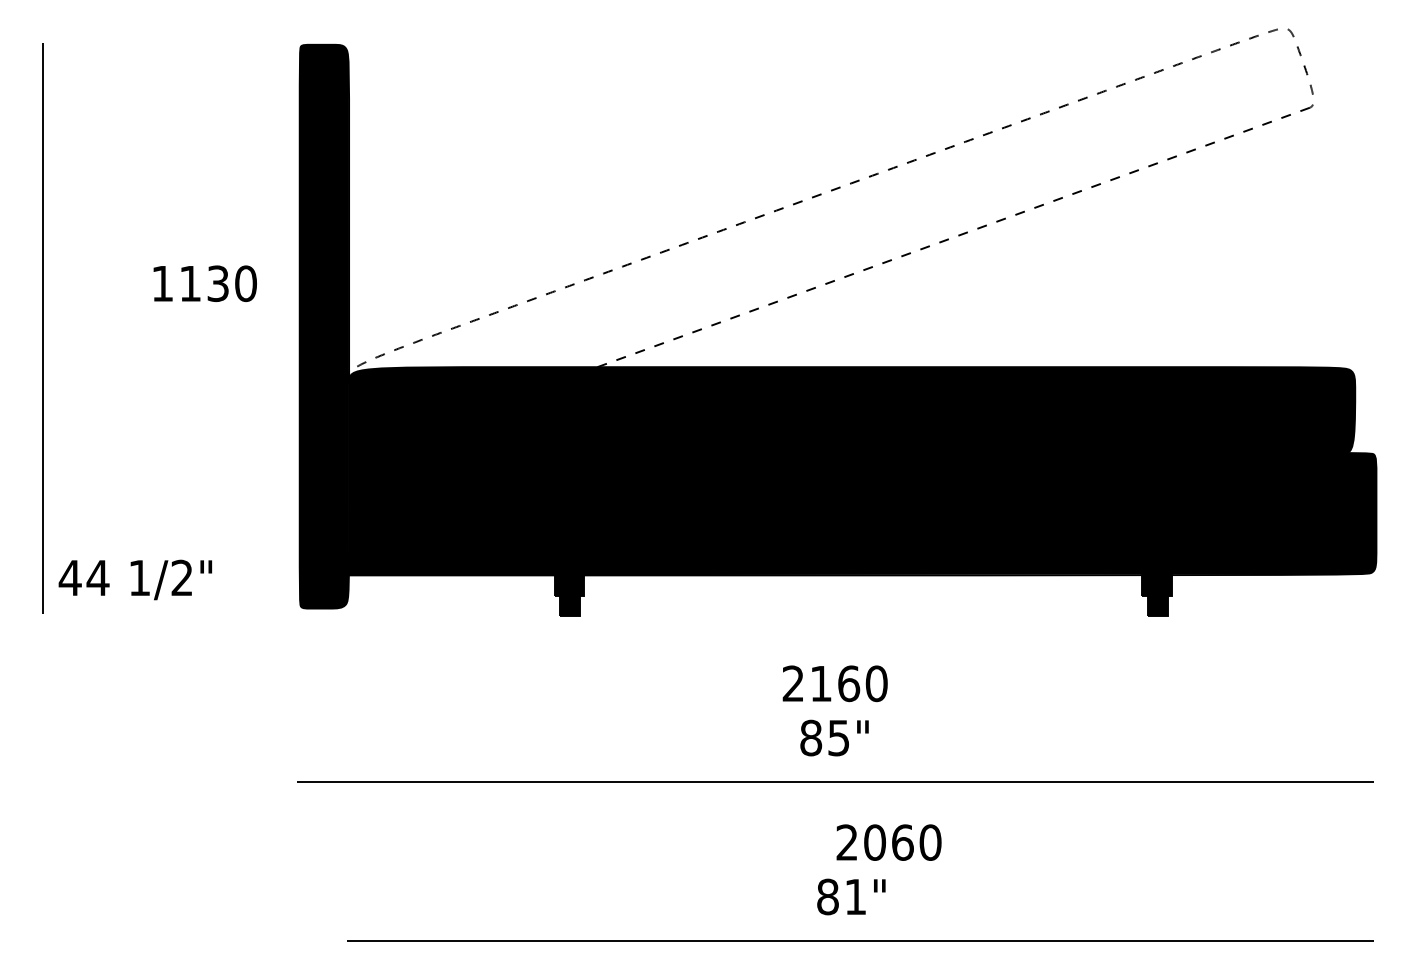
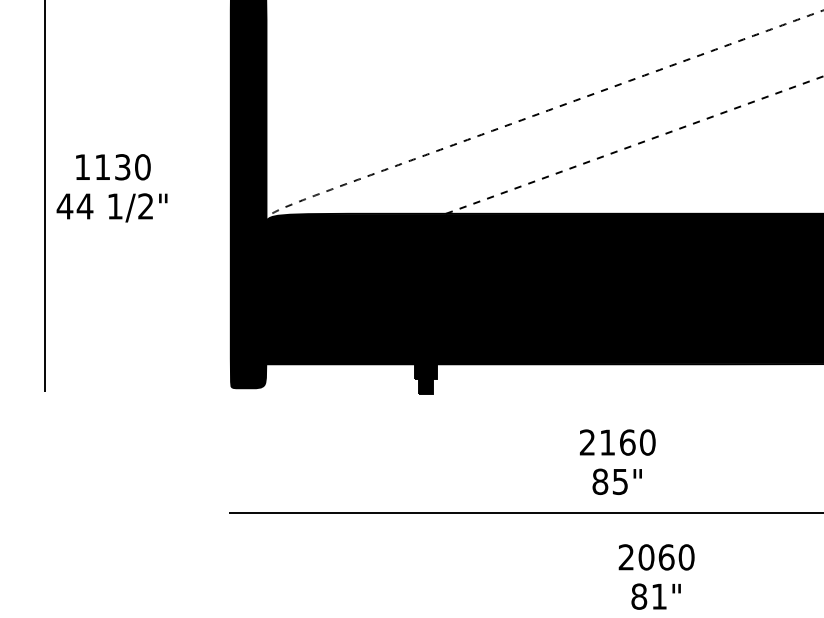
text: (204, 283) -> (112, 167), moved
text: (135, 579) -> (112, 207), moved
text: (851, 896) -> (656, 596), moved

